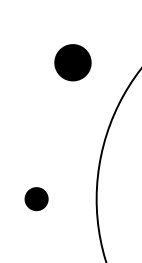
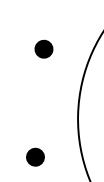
part: (73, 62) -> (44, 49), size x0.62

